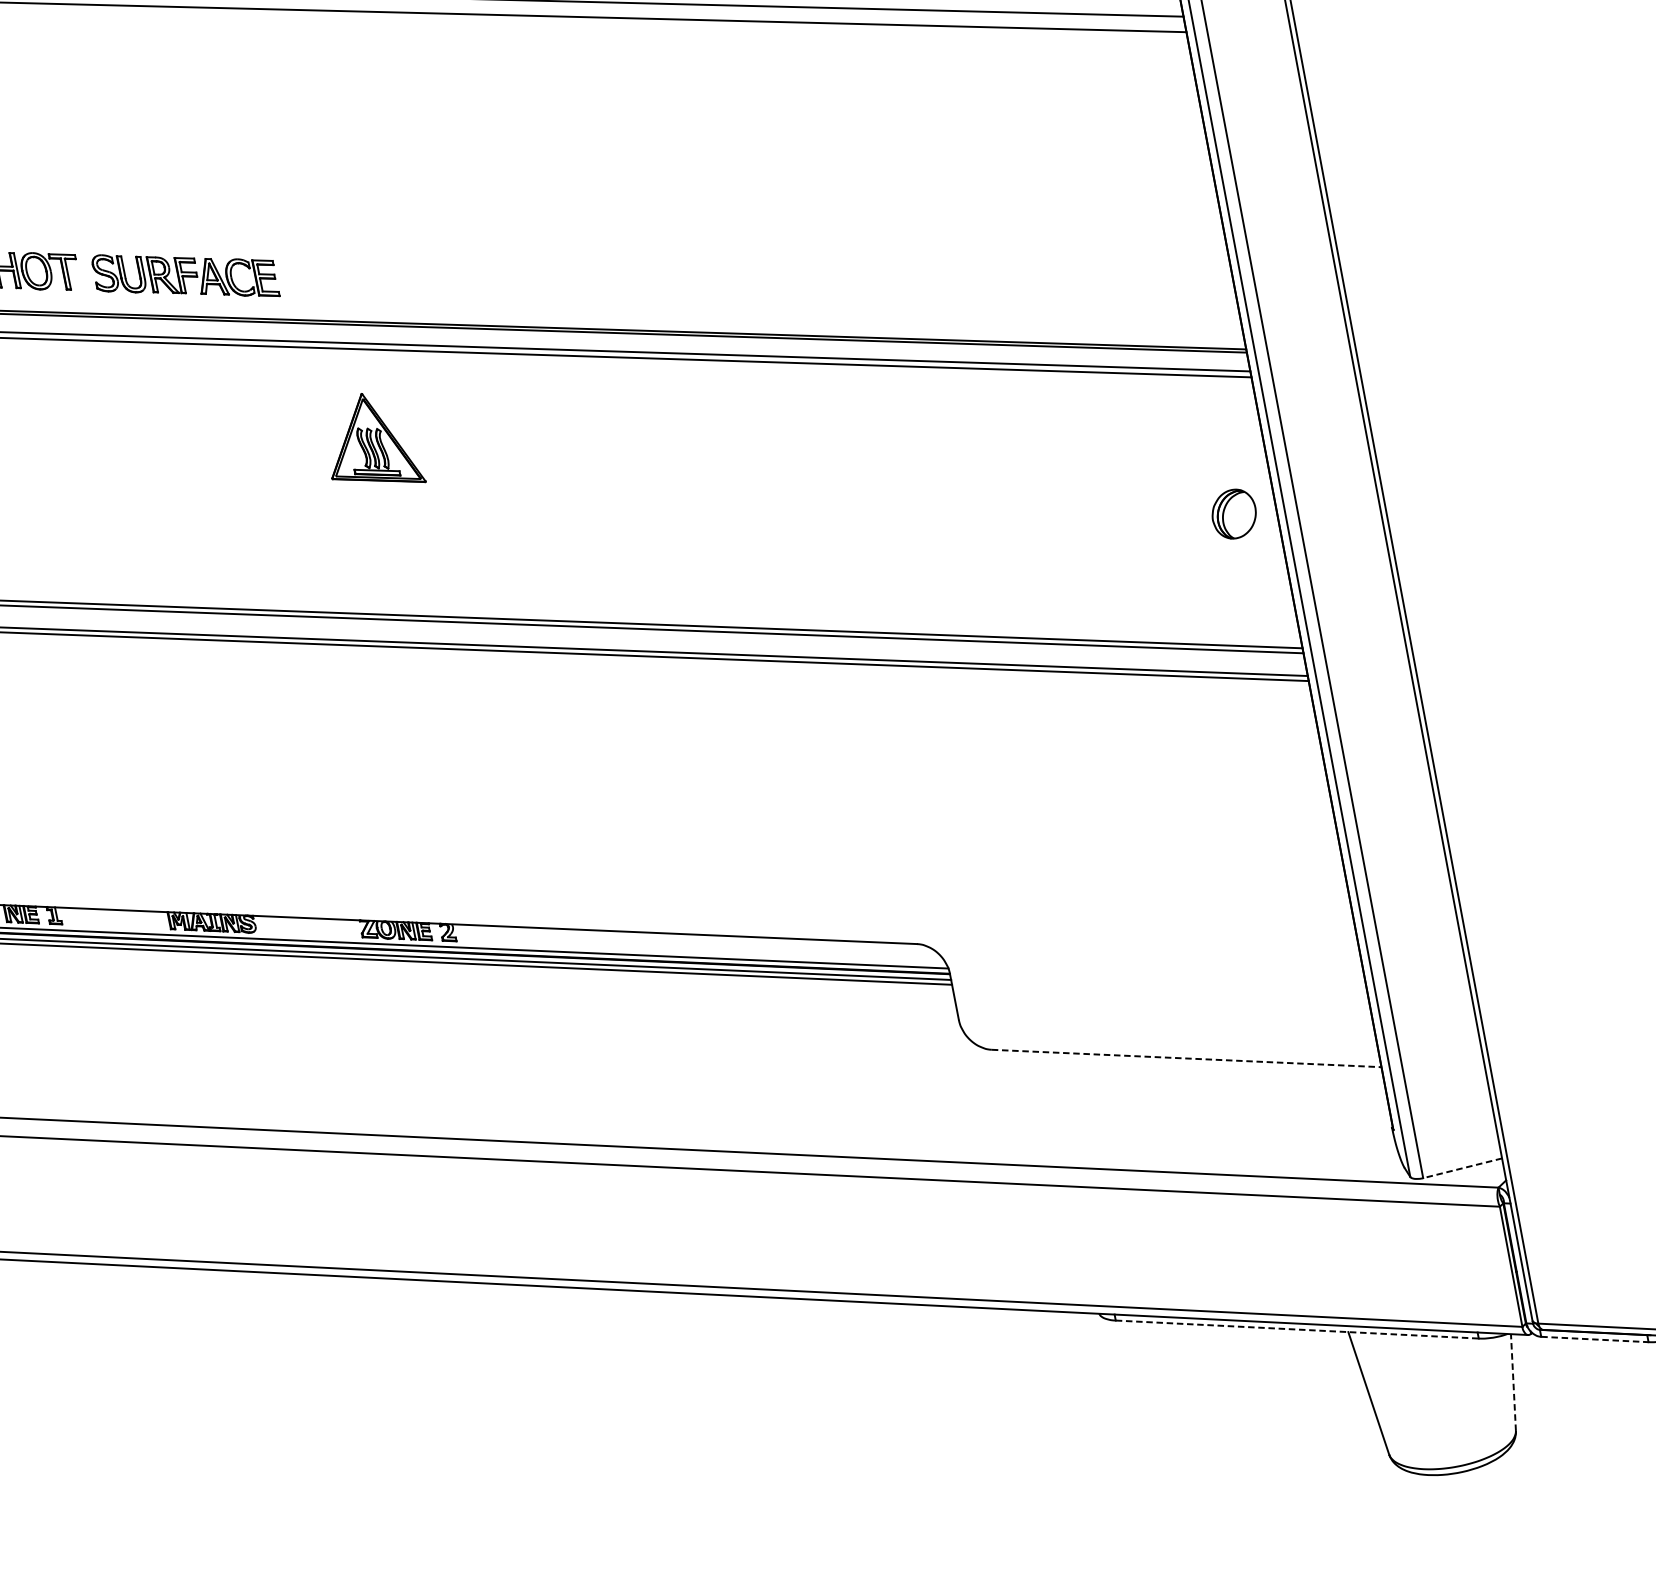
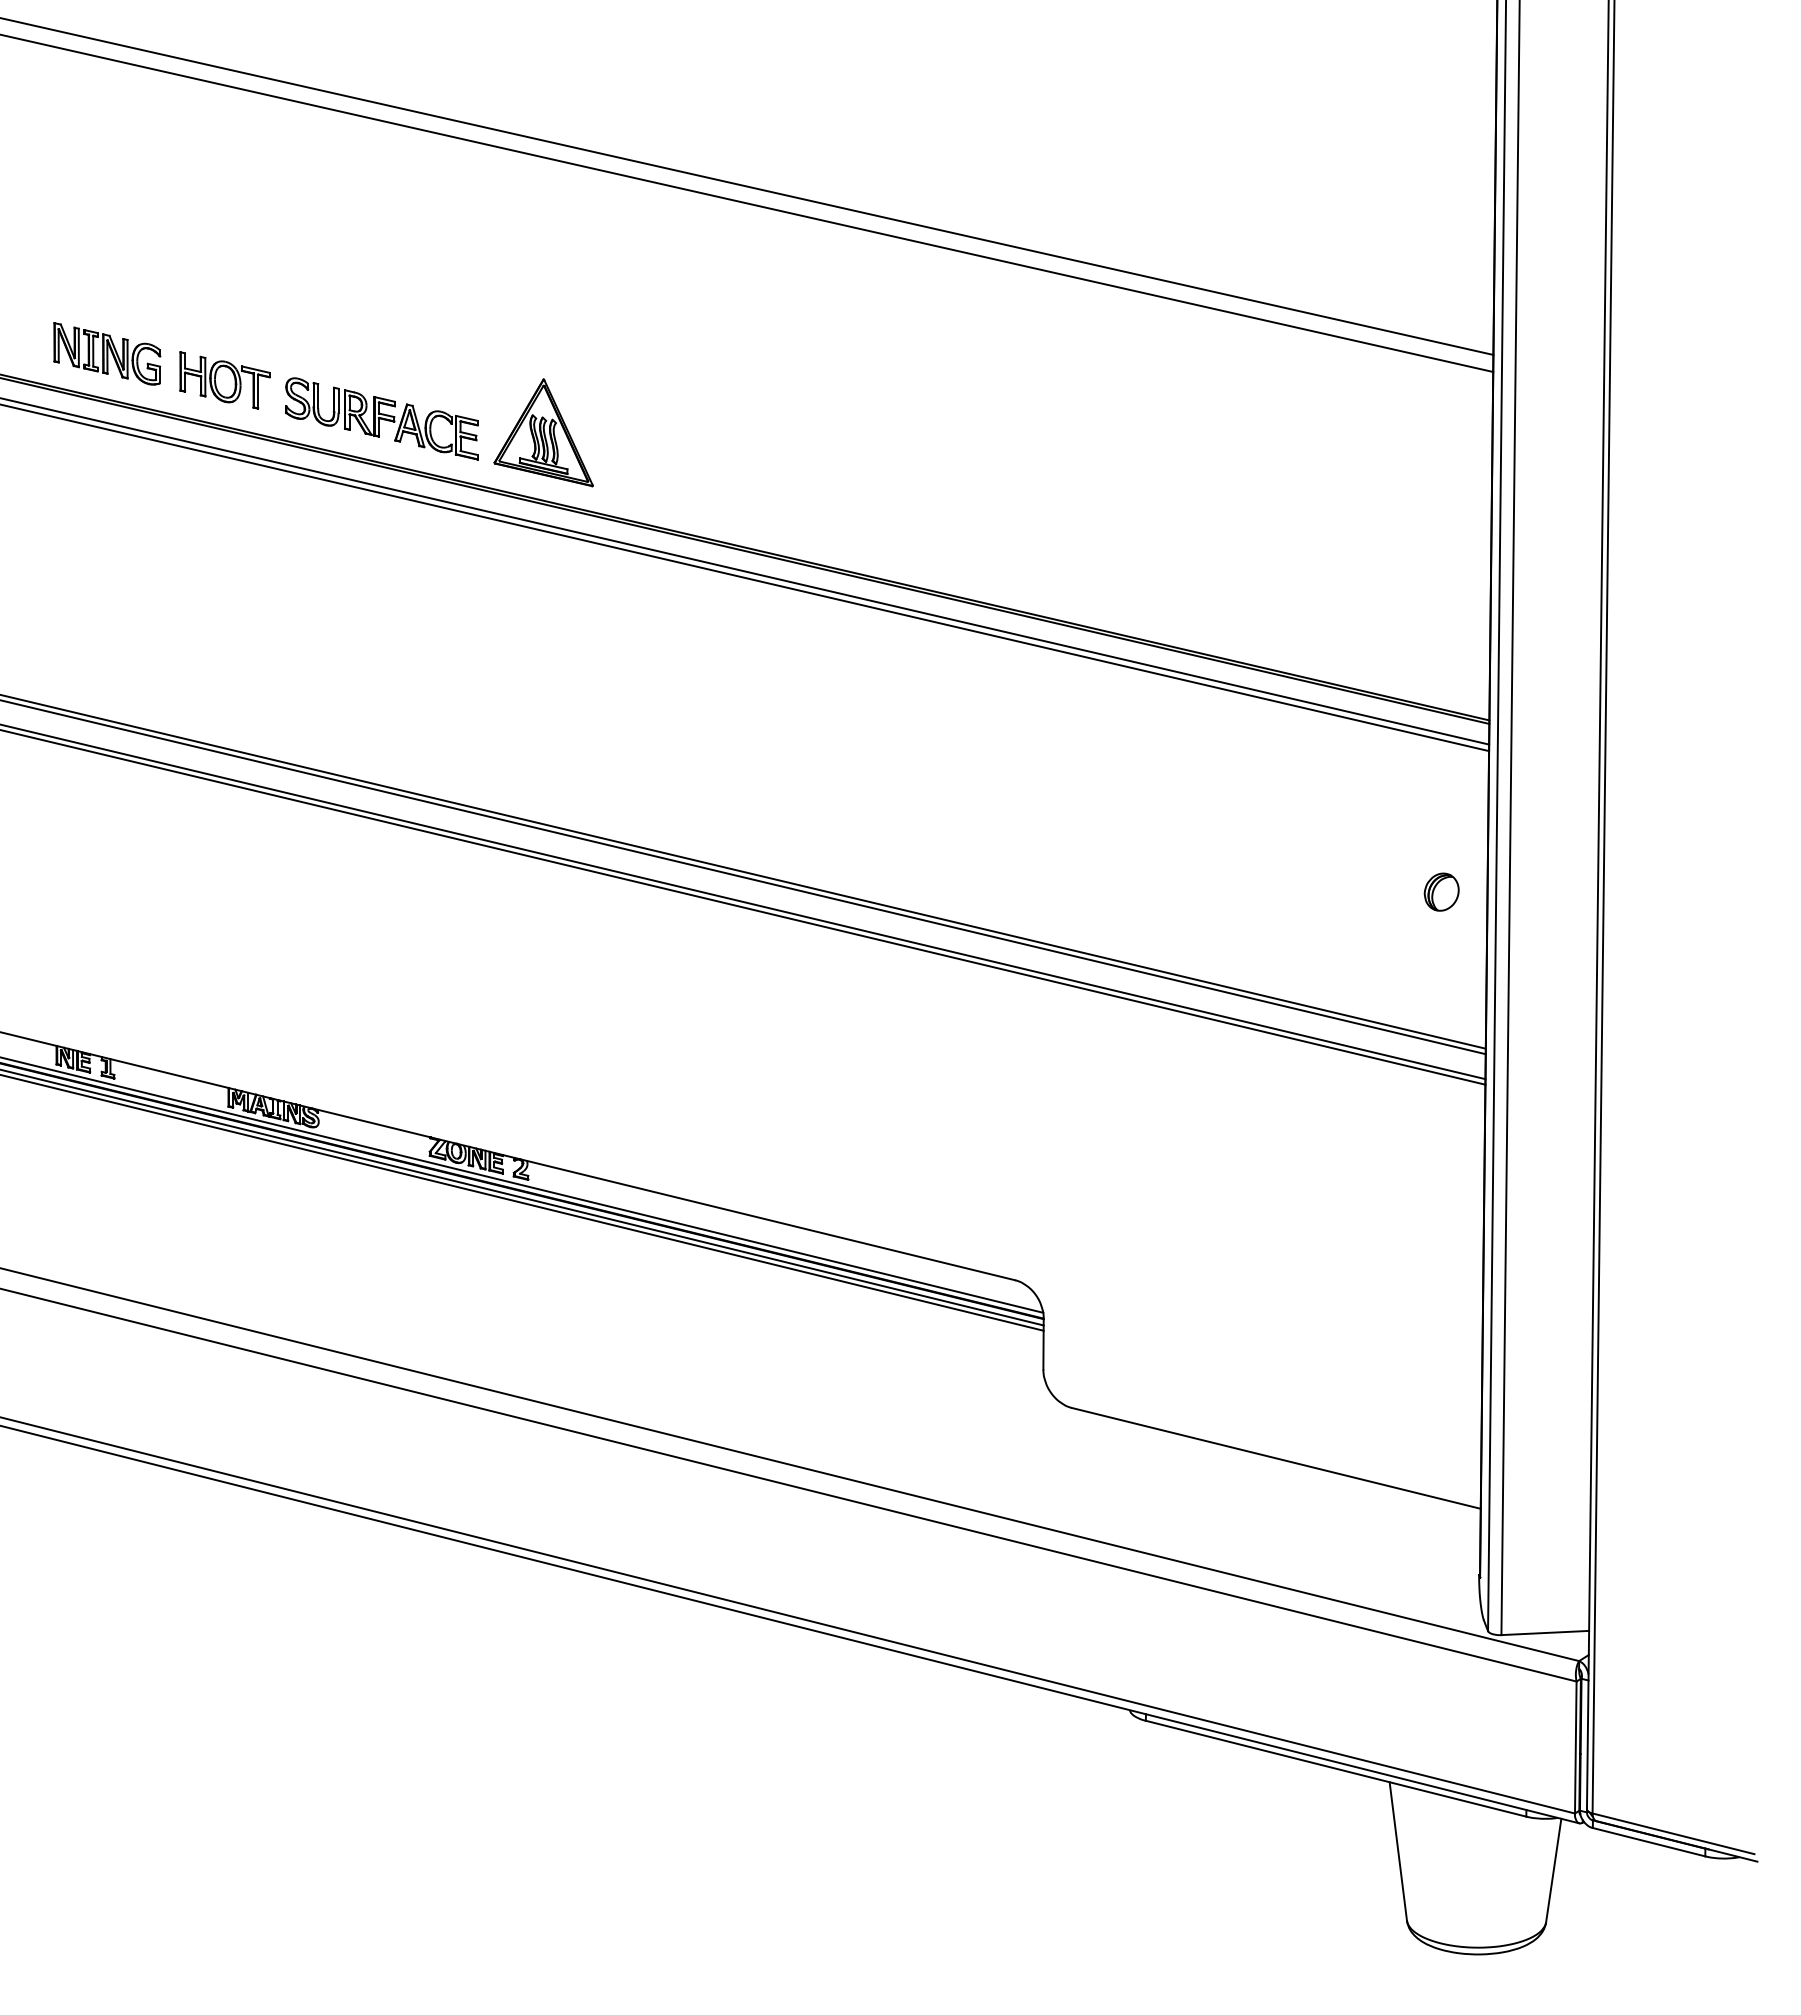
part: (371, 442) -> (543, 432), moved
part: (1233, 513) -> (1441, 891), size x0.71
line: (1186, 1058) -> (1276, 1458), dashed -> solid
line: (1462, 1168) -> (1545, 1633), dashed -> solid
line: (1297, 1329) -> (1336, 1768), dashed -> solid
line: (1595, 1339) -> (1649, 1842), dashed -> solid
line: (1513, 1382) -> (1553, 1870), dashed -> solid

